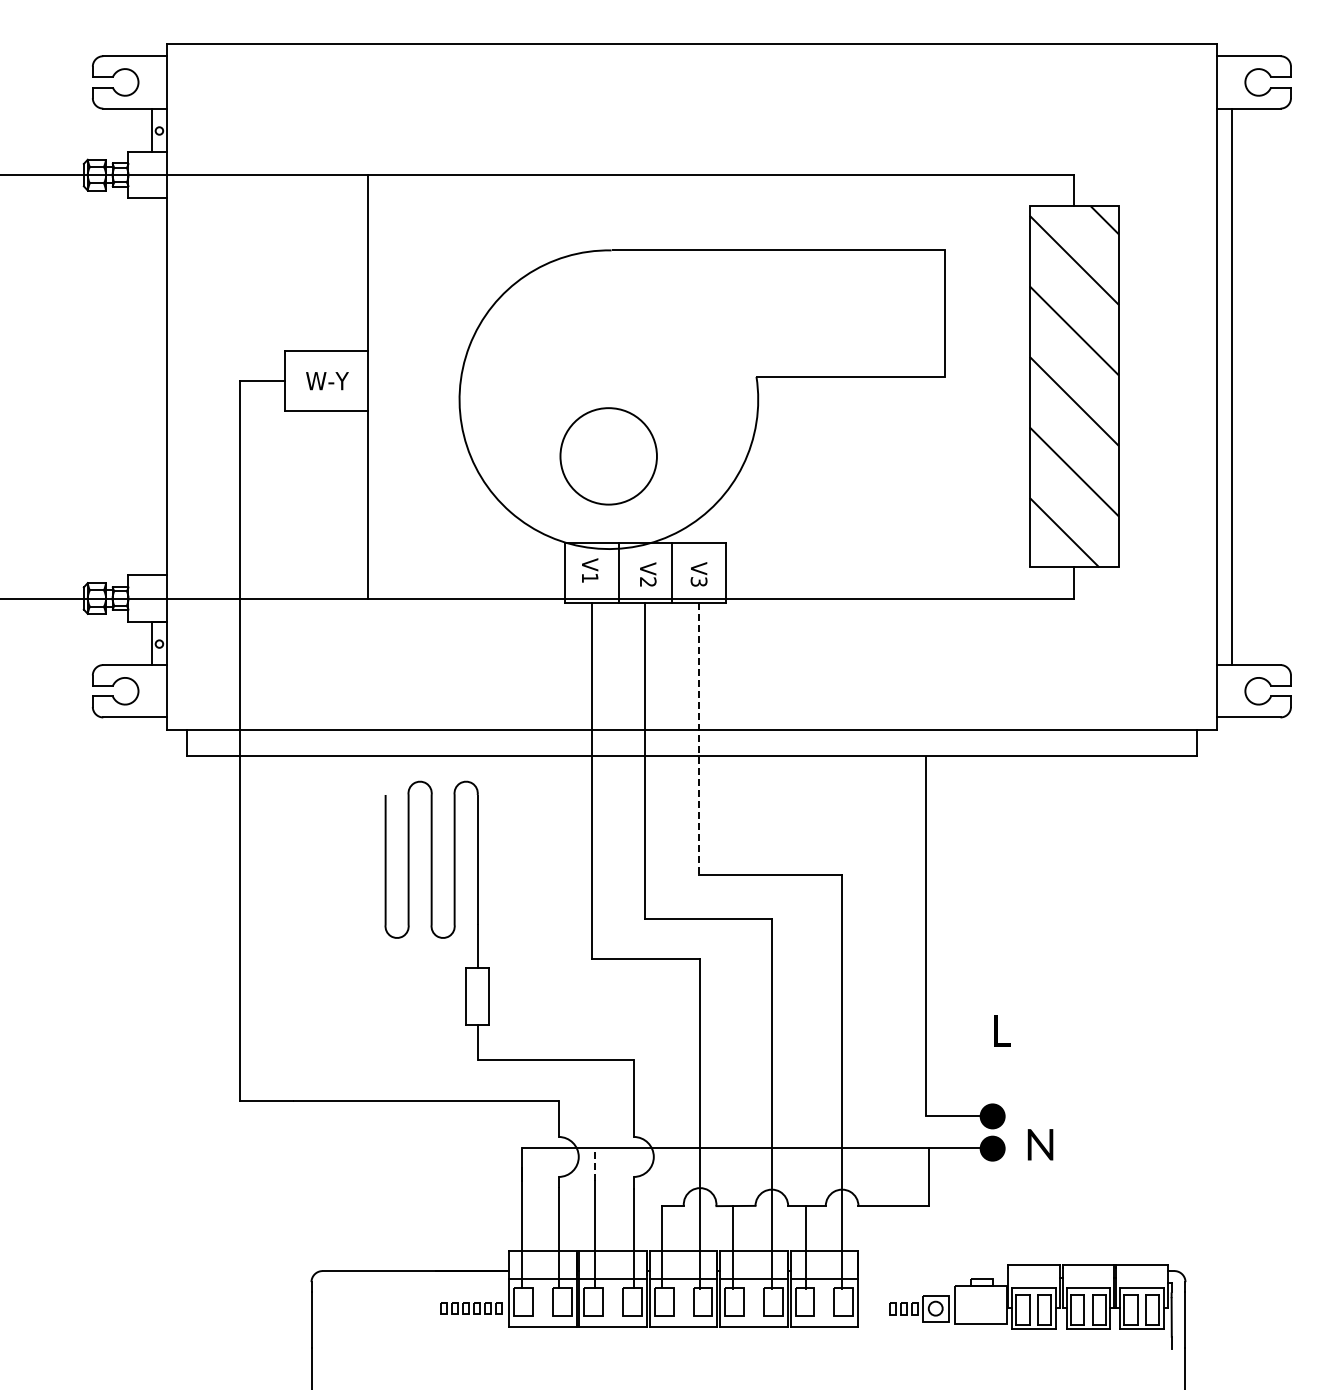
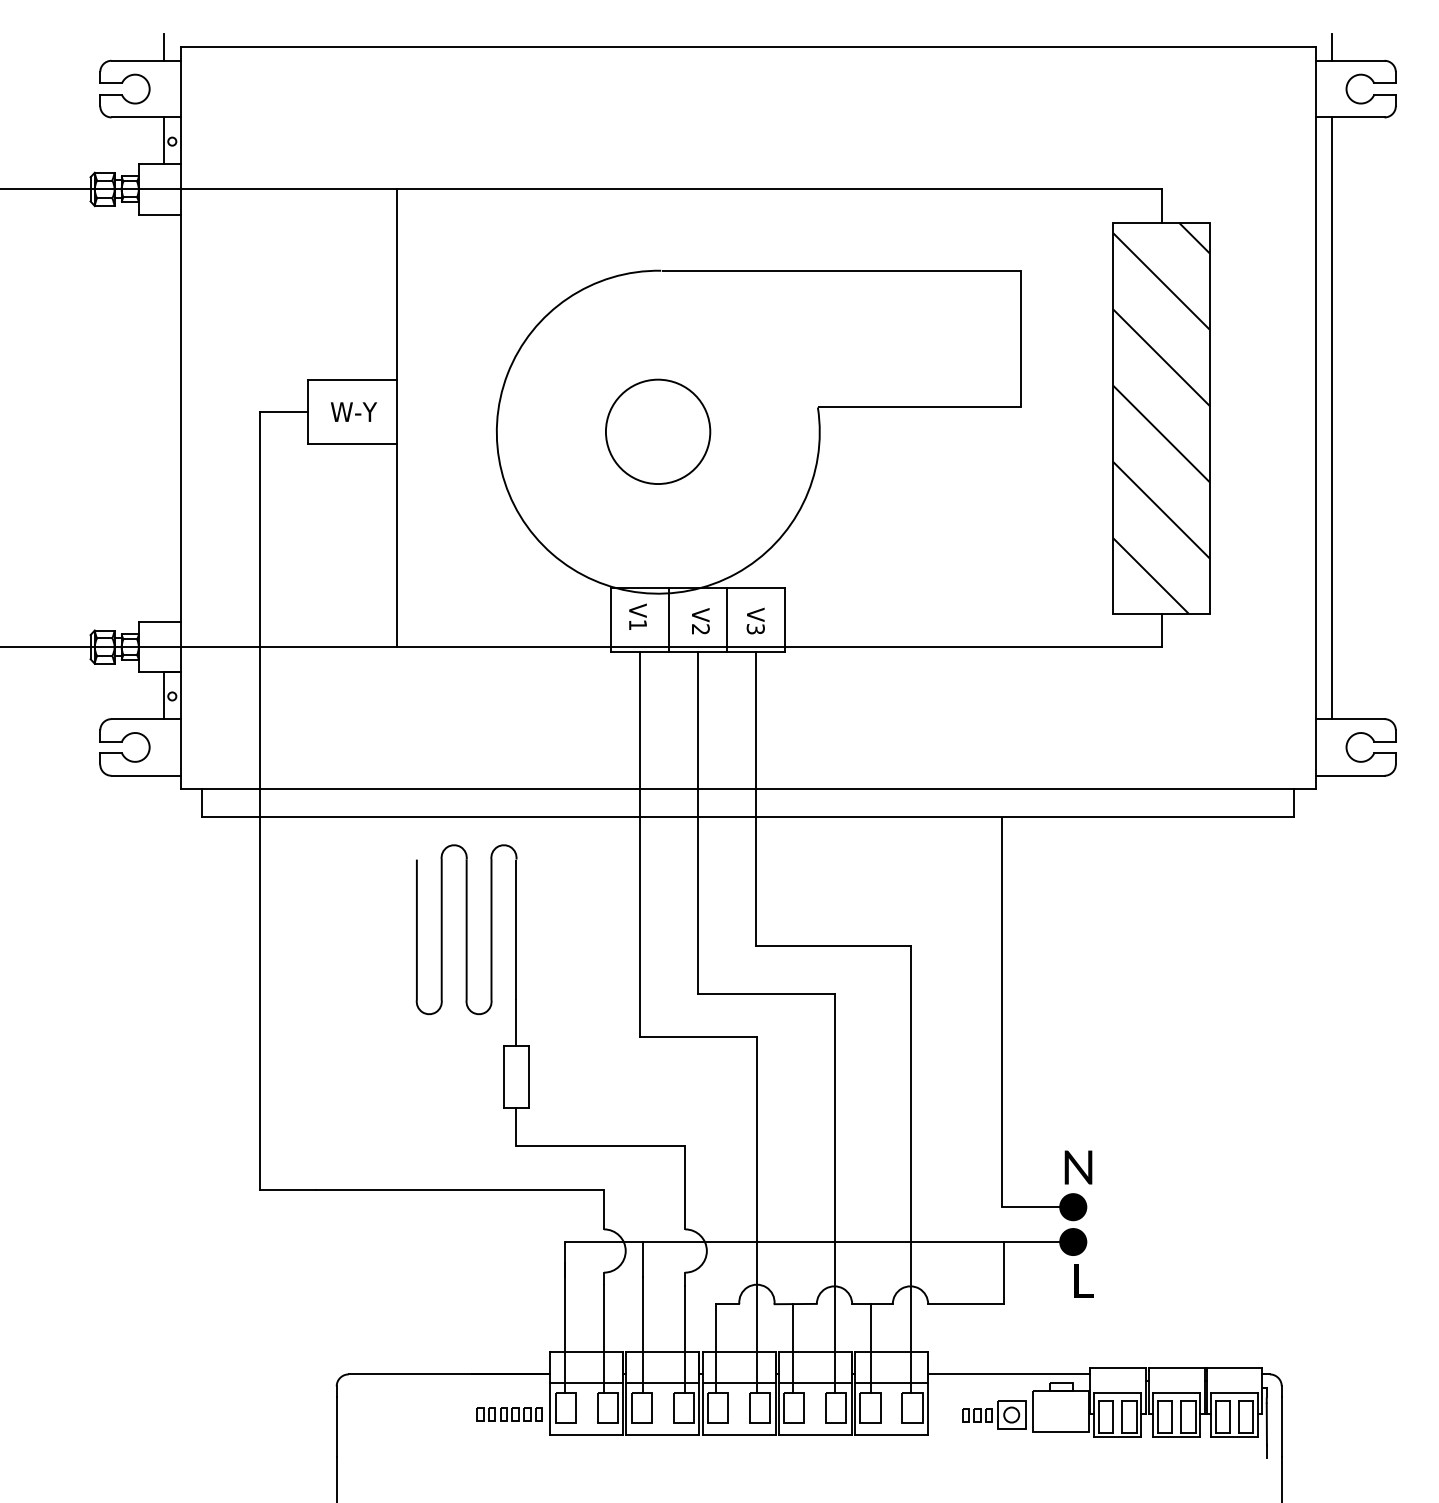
line: (151, 43) -> (163, 47), added
line: (1232, 43) -> (1332, 47), added
circle: (608, 456) -> (657, 431), moved
line: (699, 738) -> (756, 798), dashed -> solid
text: (1002, 1030) -> (1083, 1280), moved
text: (1040, 1144) -> (1078, 1167), moved
line: (594, 1164) -> (642, 1259), dashed -> solid
line: (933, 1271) -> (1009, 1374), added

